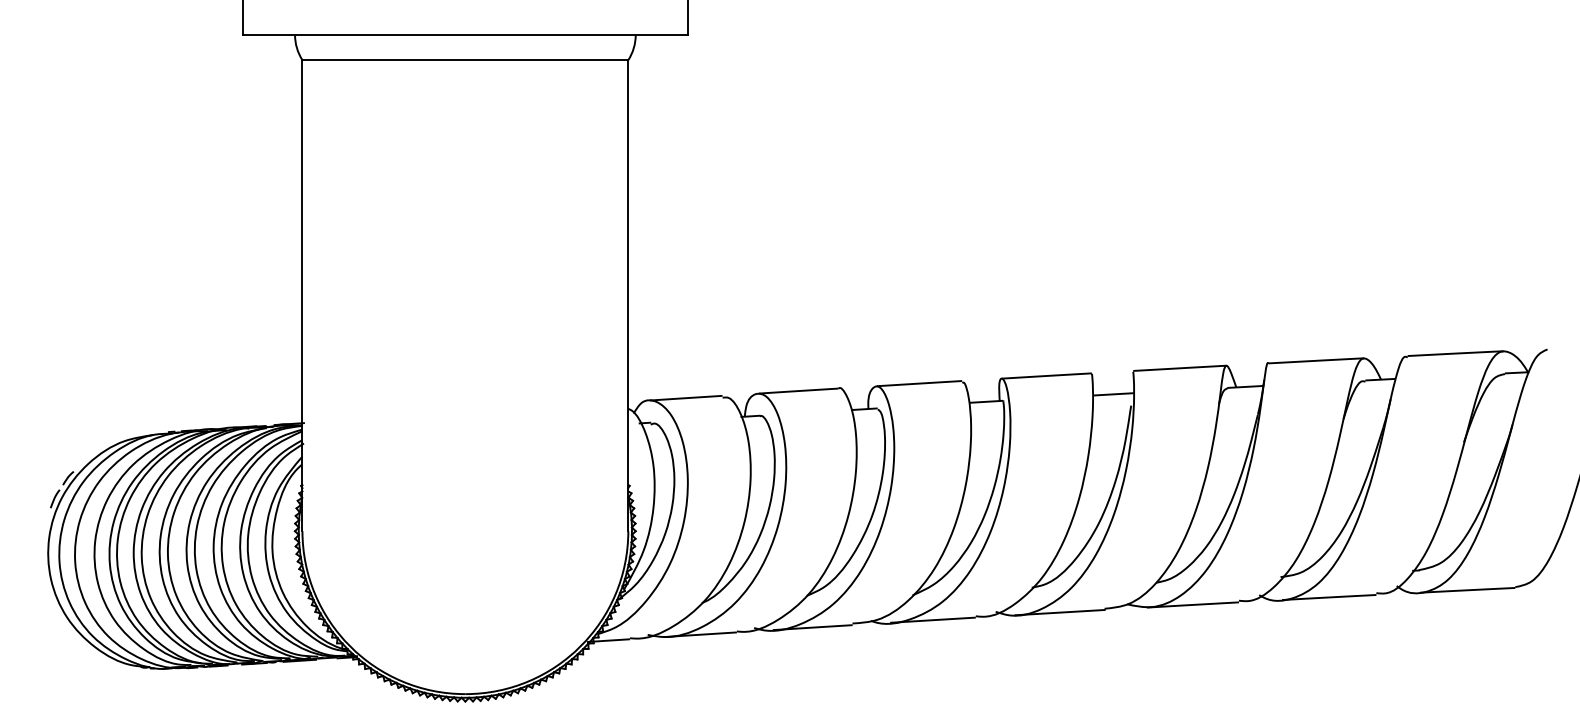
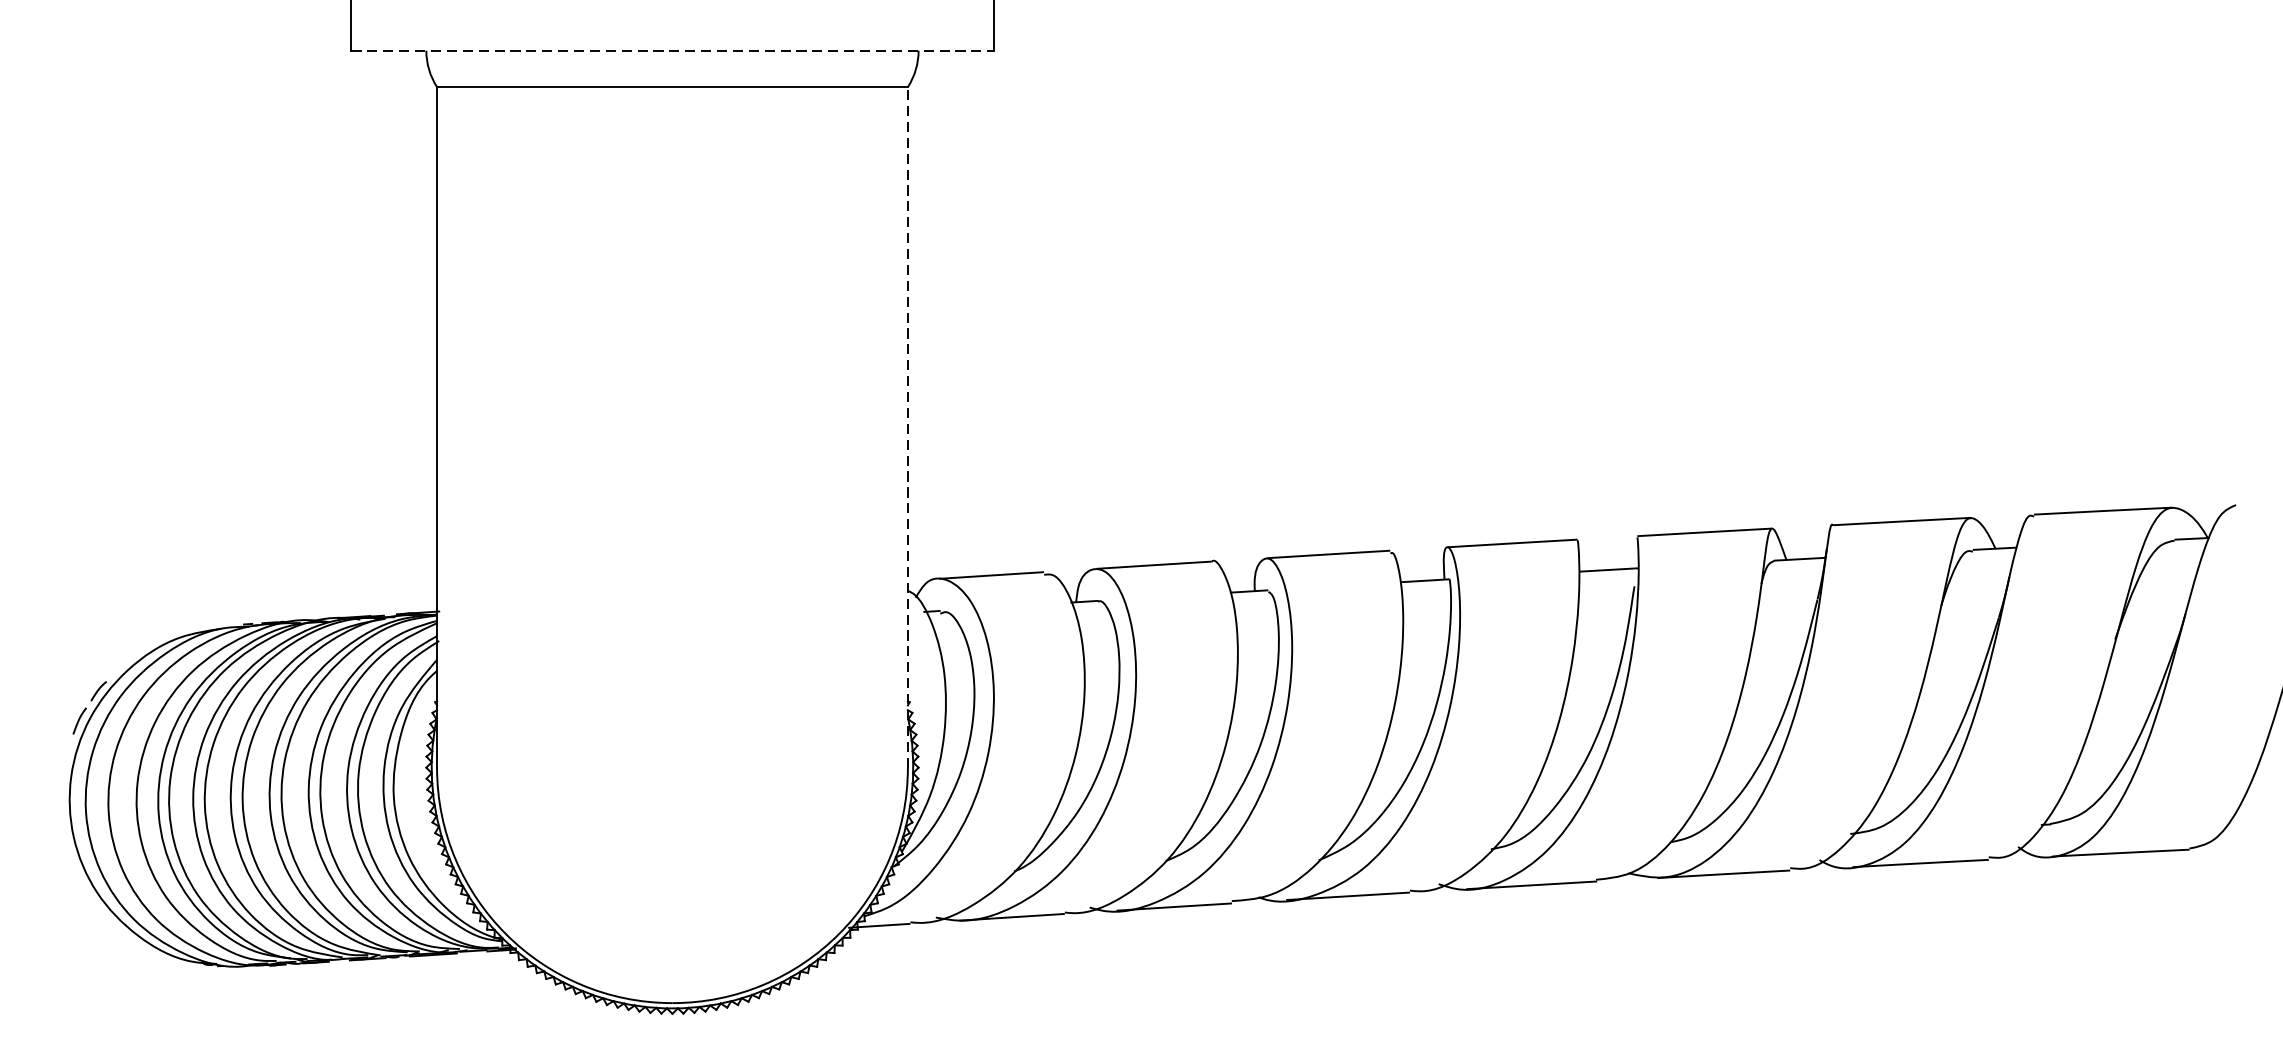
line: (465, 35) -> (672, 51), solid -> dashed
line: (628, 295) -> (908, 427), solid -> dashed

